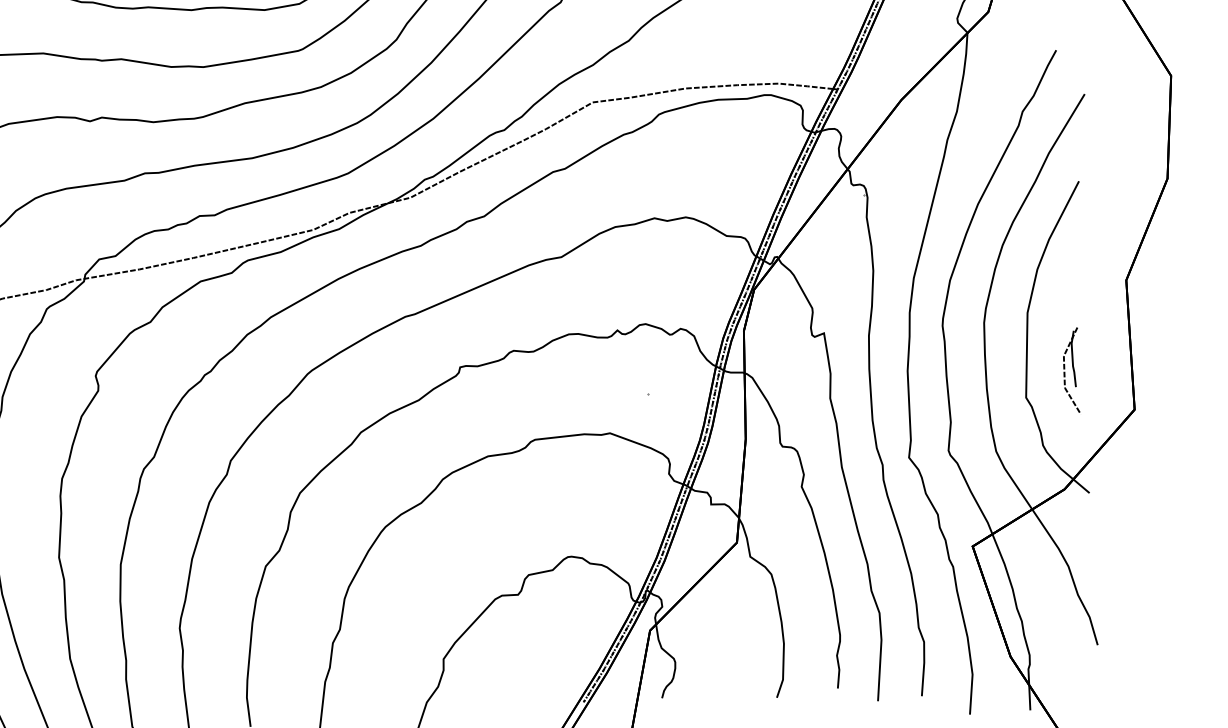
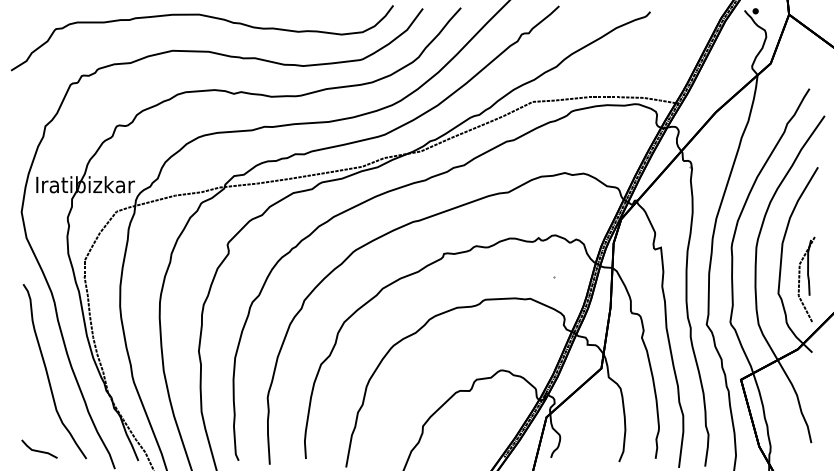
part: (1071, 370) -> (806, 279), size x1.67

